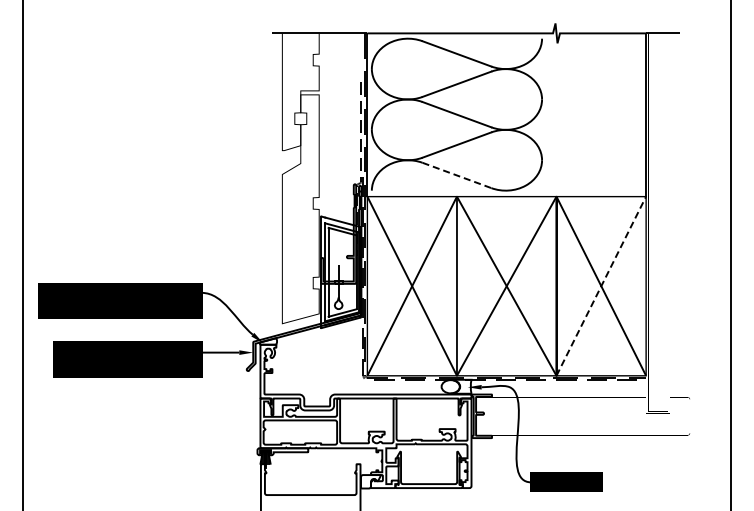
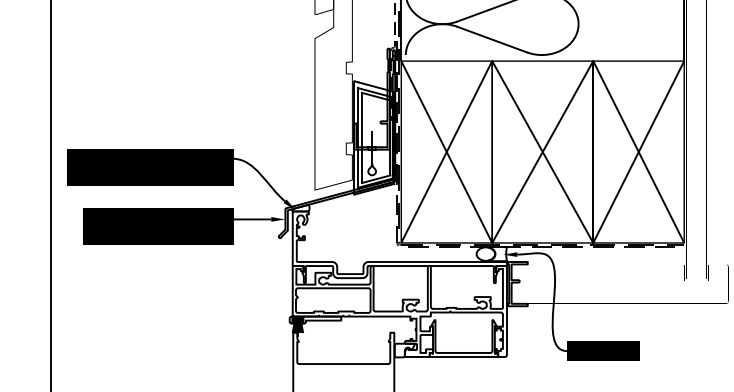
line: (456, 175) -> (491, 39), dashed -> solid
line: (601, 285) -> (638, 151), dashed -> solid

